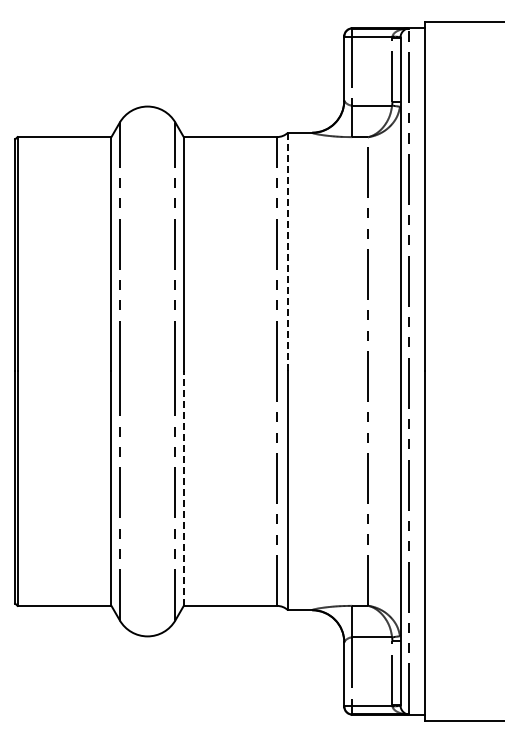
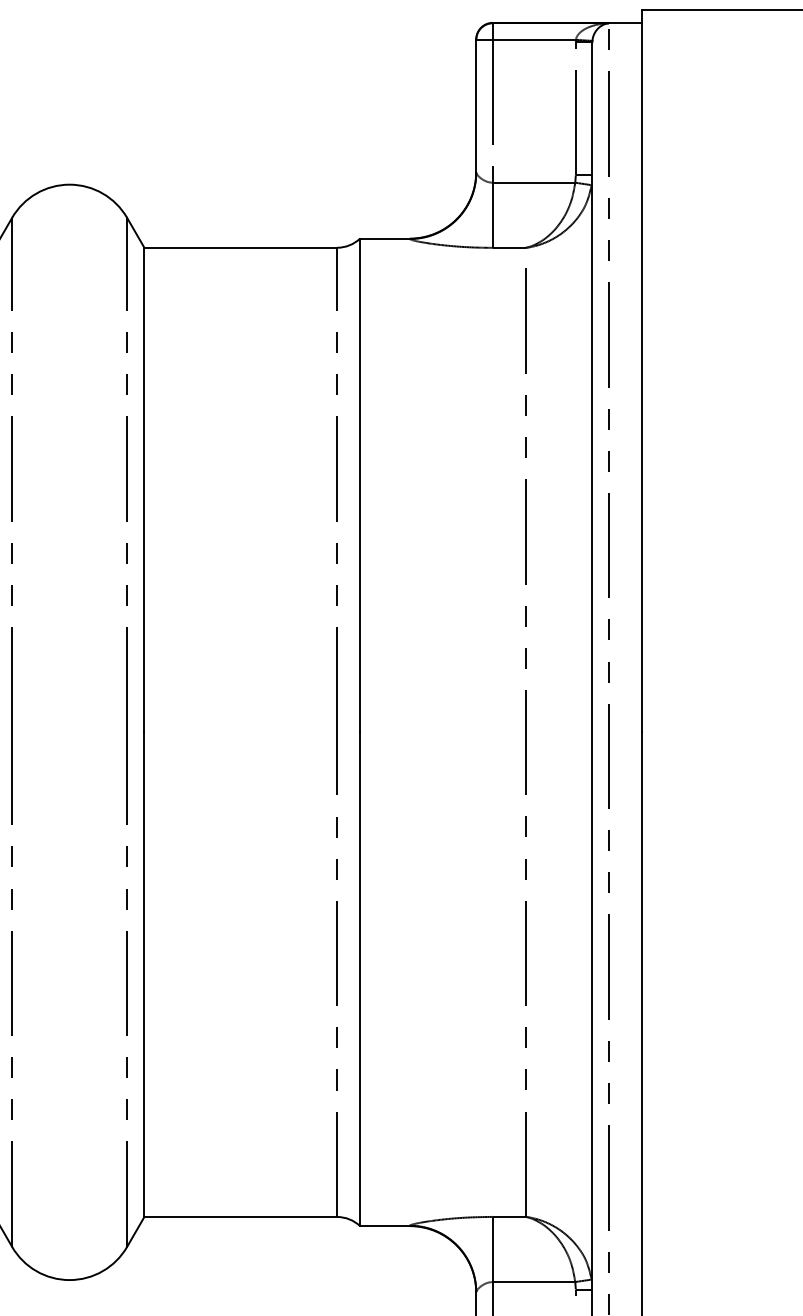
line: (288, 251) -> (360, 484), dashed -> solid
line: (183, 488) -> (143, 974), dashed -> solid

